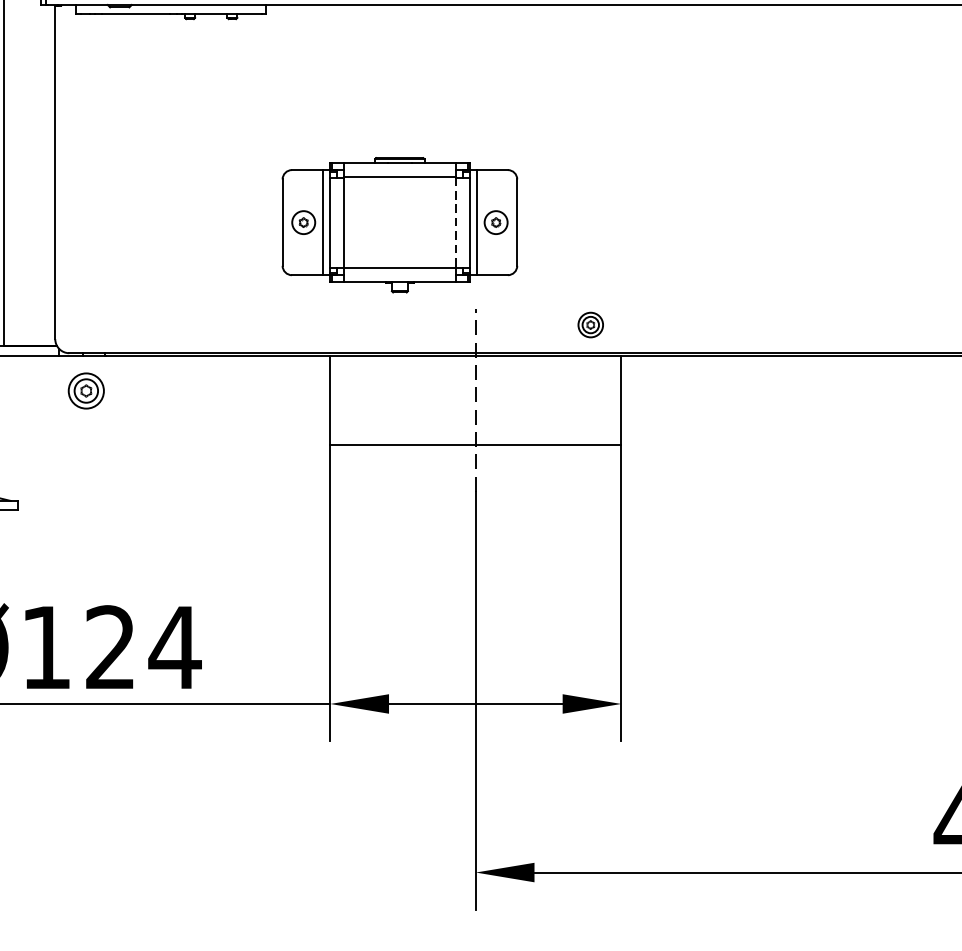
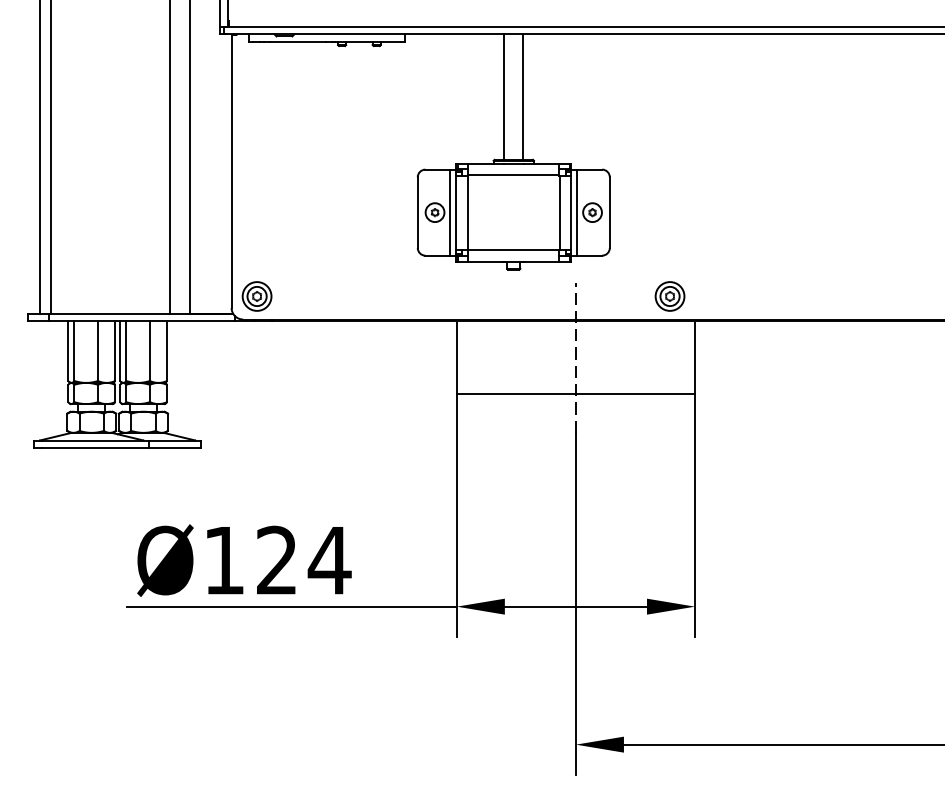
line: (388, 80) -> (504, 96), added
line: (411, 80) -> (523, 96), added
line: (455, 222) -> (559, 212), dashed -> solid
part: (590, 325) -> (669, 296), size x1.43
part: (85, 391) -> (256, 296), moved

